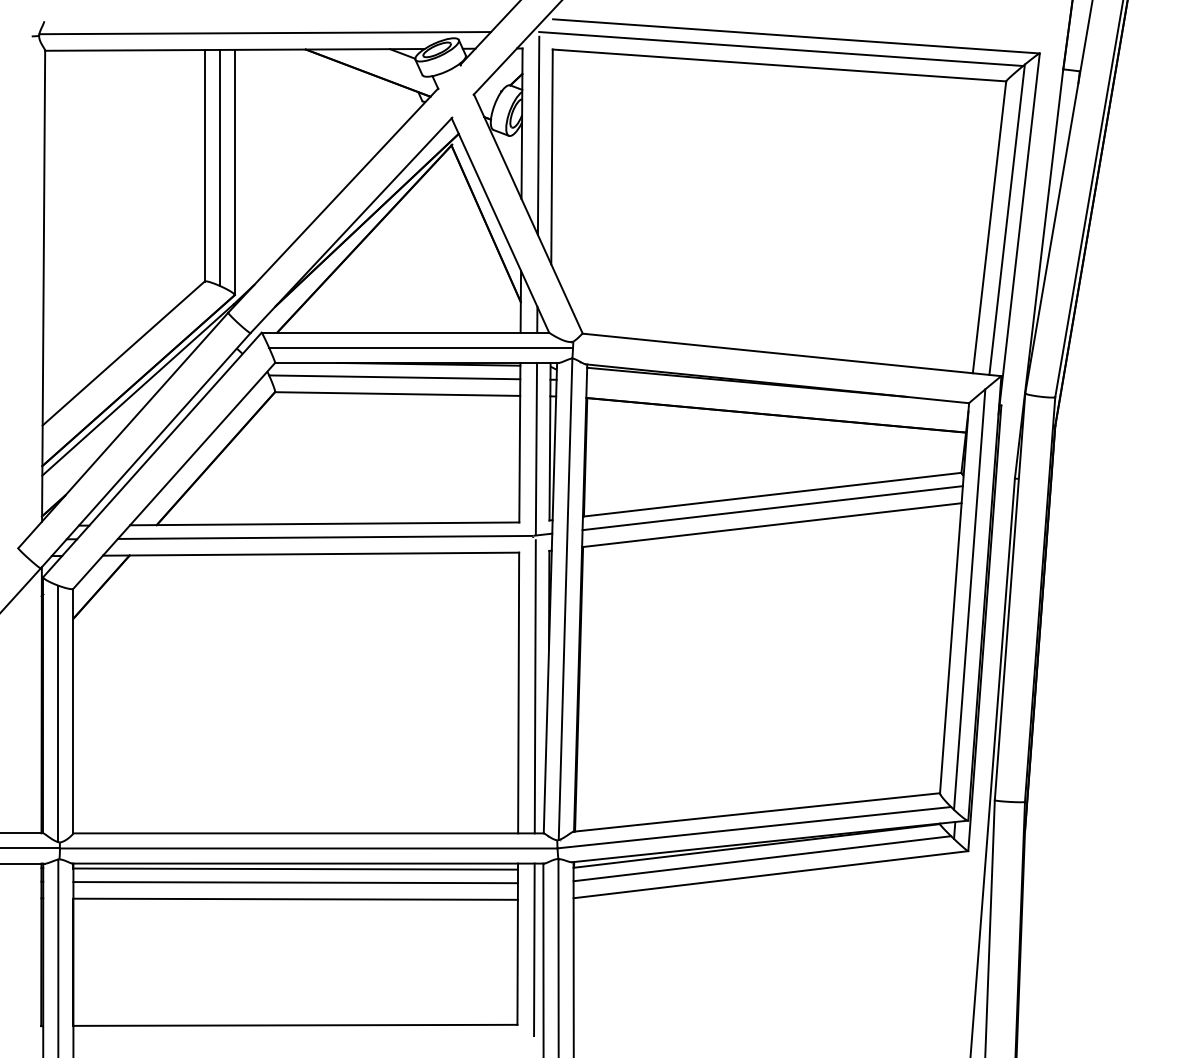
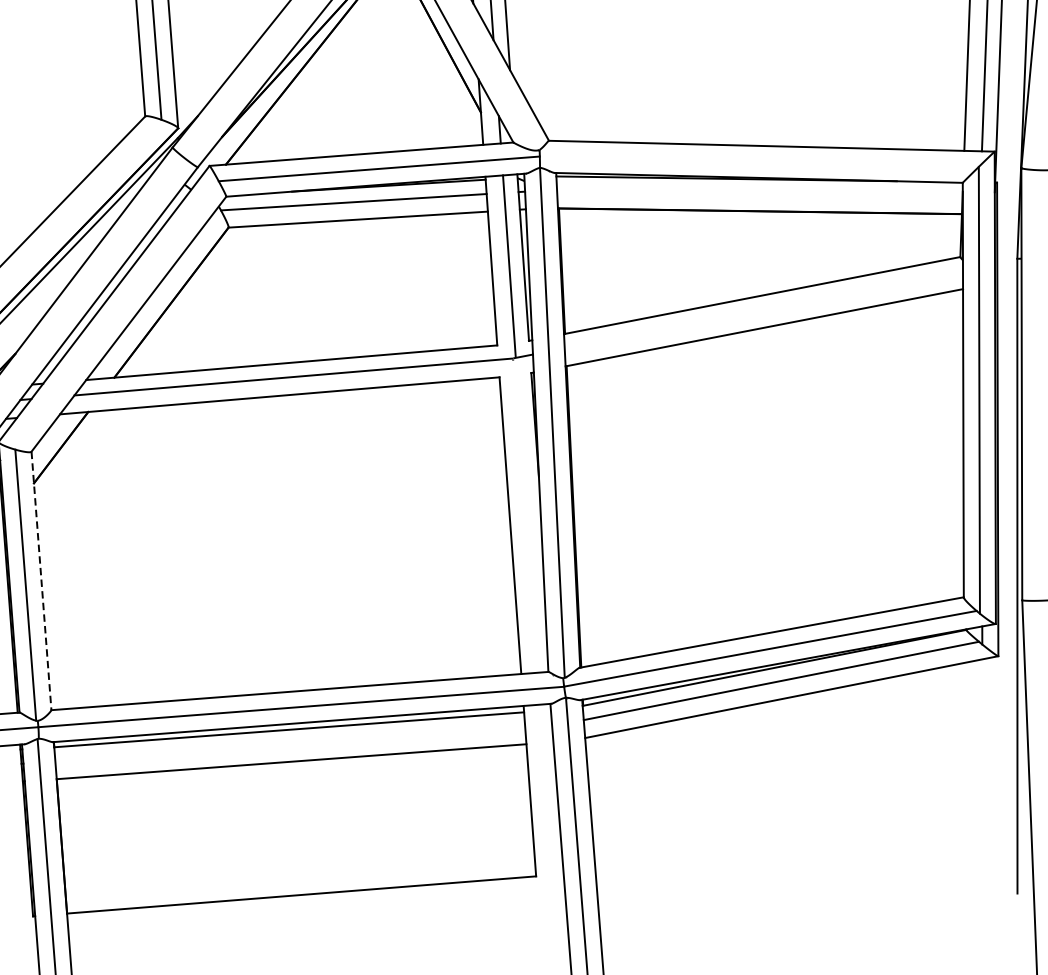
line: (772, 508) -> (763, 310), removed
line: (534, 686) -> (526, 517), removed
line: (73, 711) -> (41, 581), solid -> dashed
line: (295, 882) -> (290, 744), removed
line: (534, 949) -> (548, 795), removed

